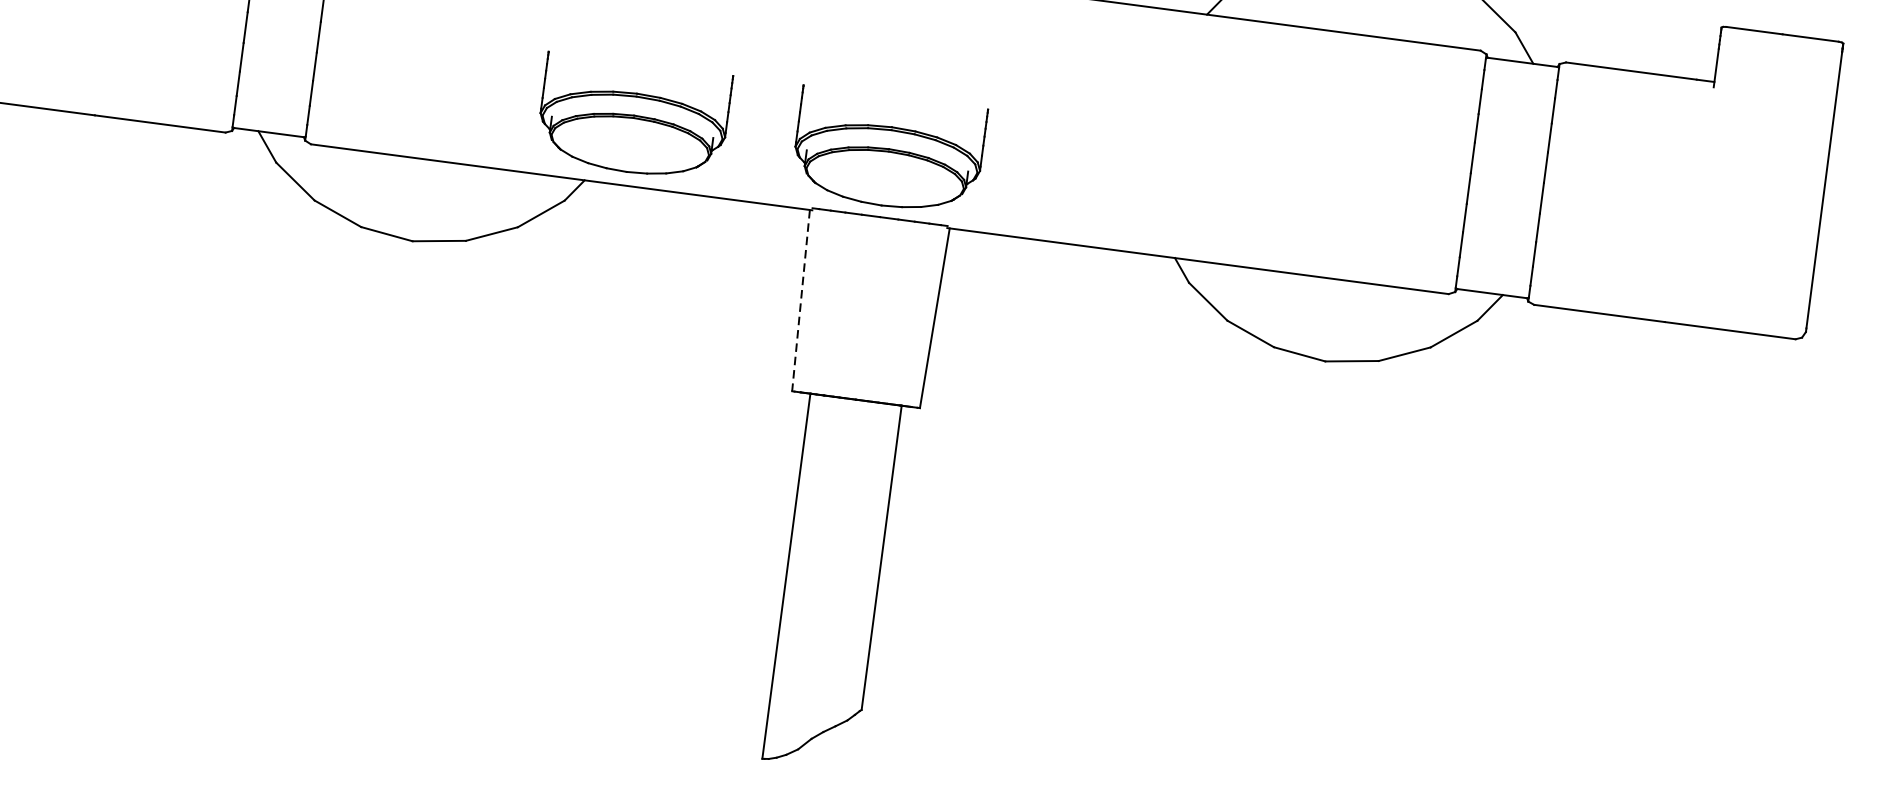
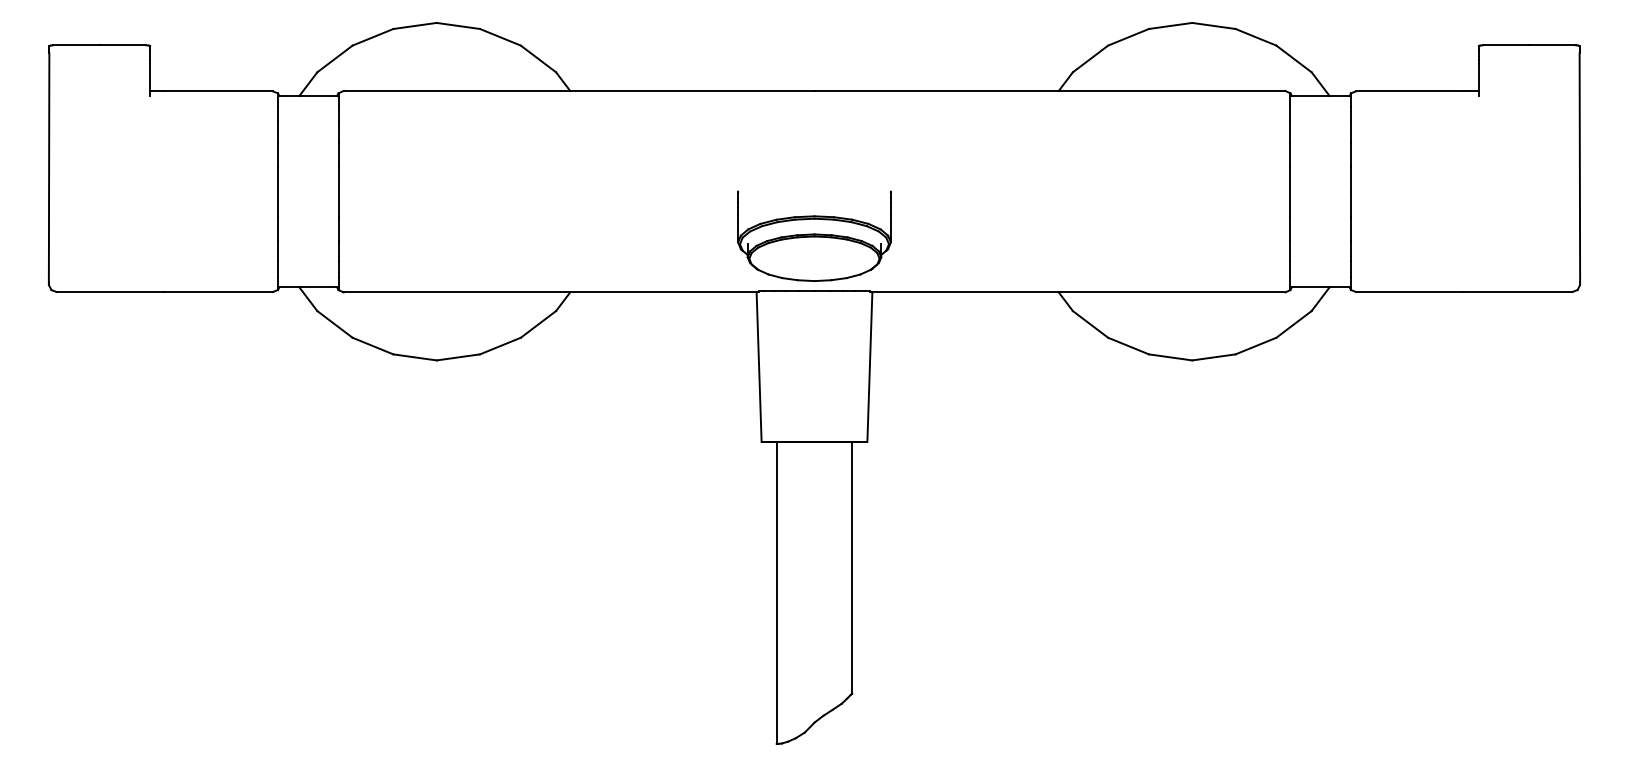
part: (633, 116) -> (603, 235), removed
line: (801, 301) -> (759, 367), dashed -> solid

